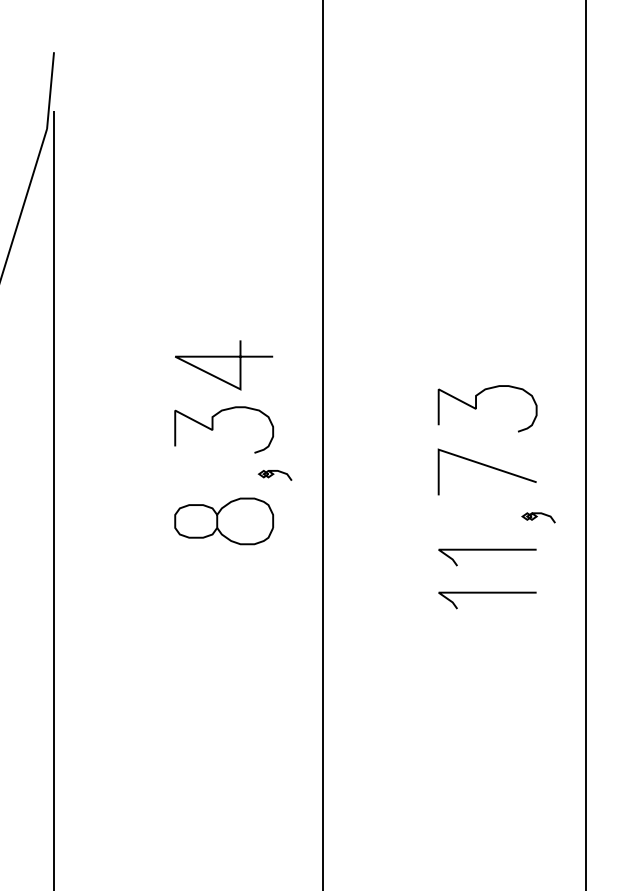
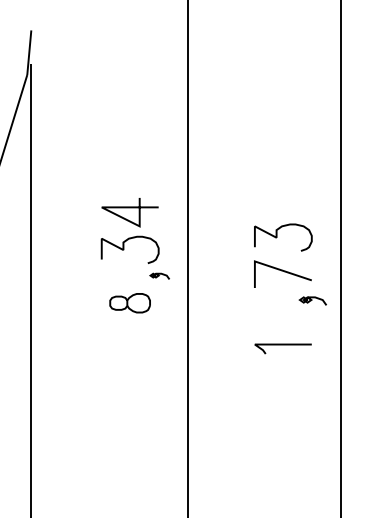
part: (537, 516) -> (312, 300), size x1.4
part: (222, 522) -> (129, 303), size x0.7
line: (486, 551) -> (282, 320), removed

